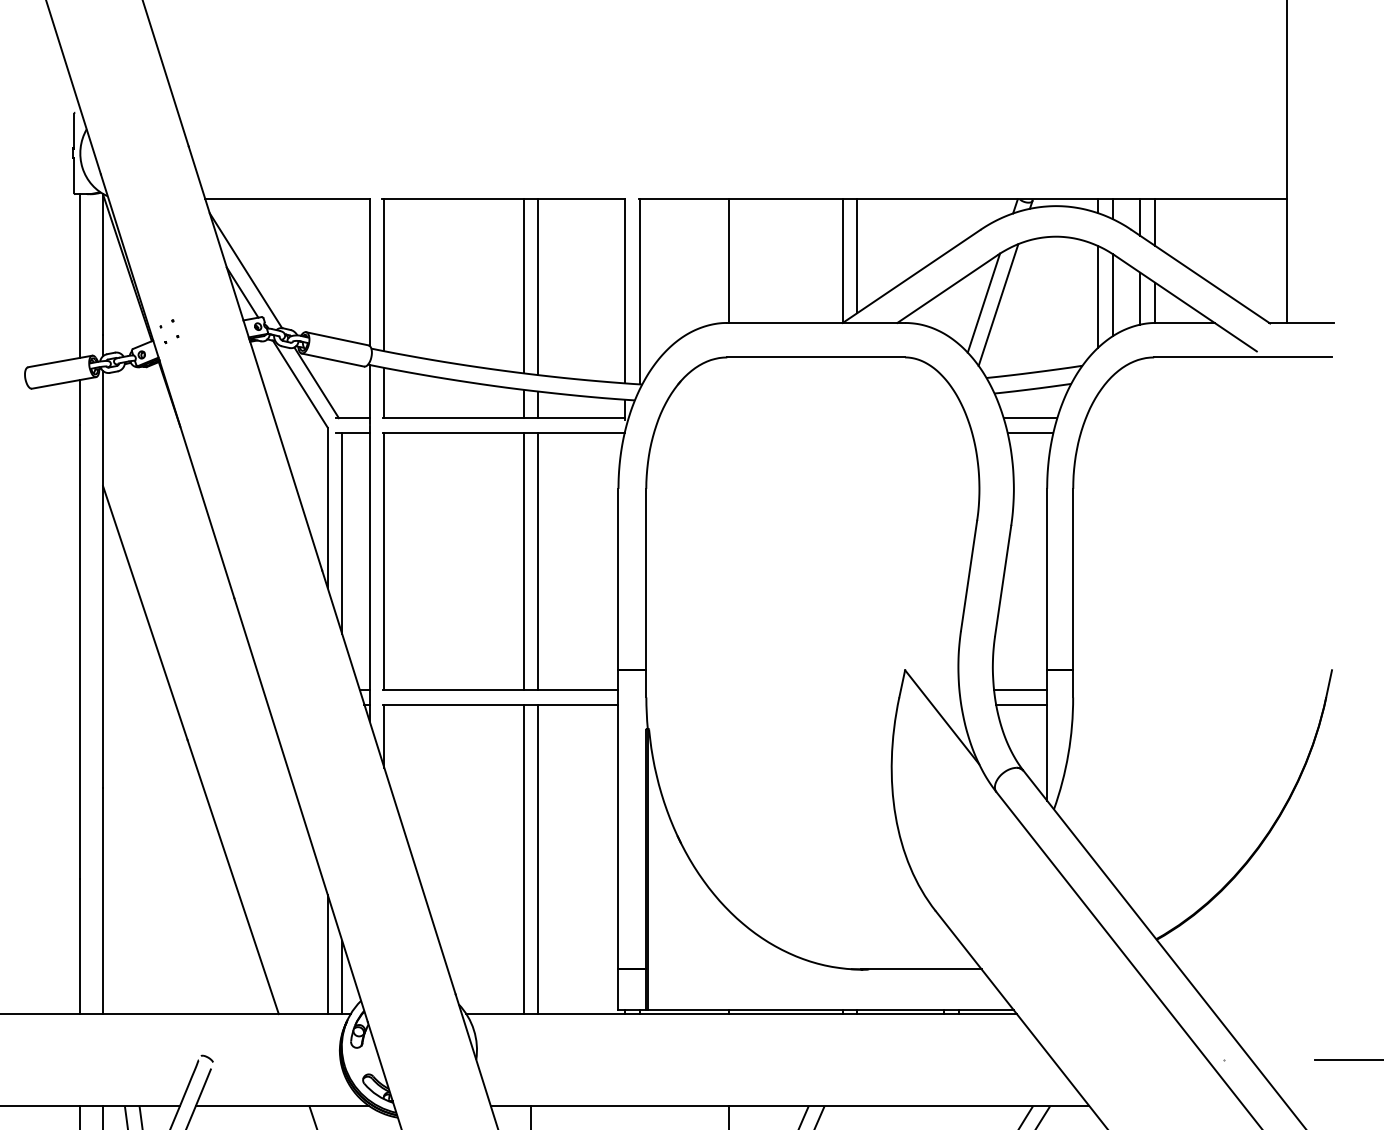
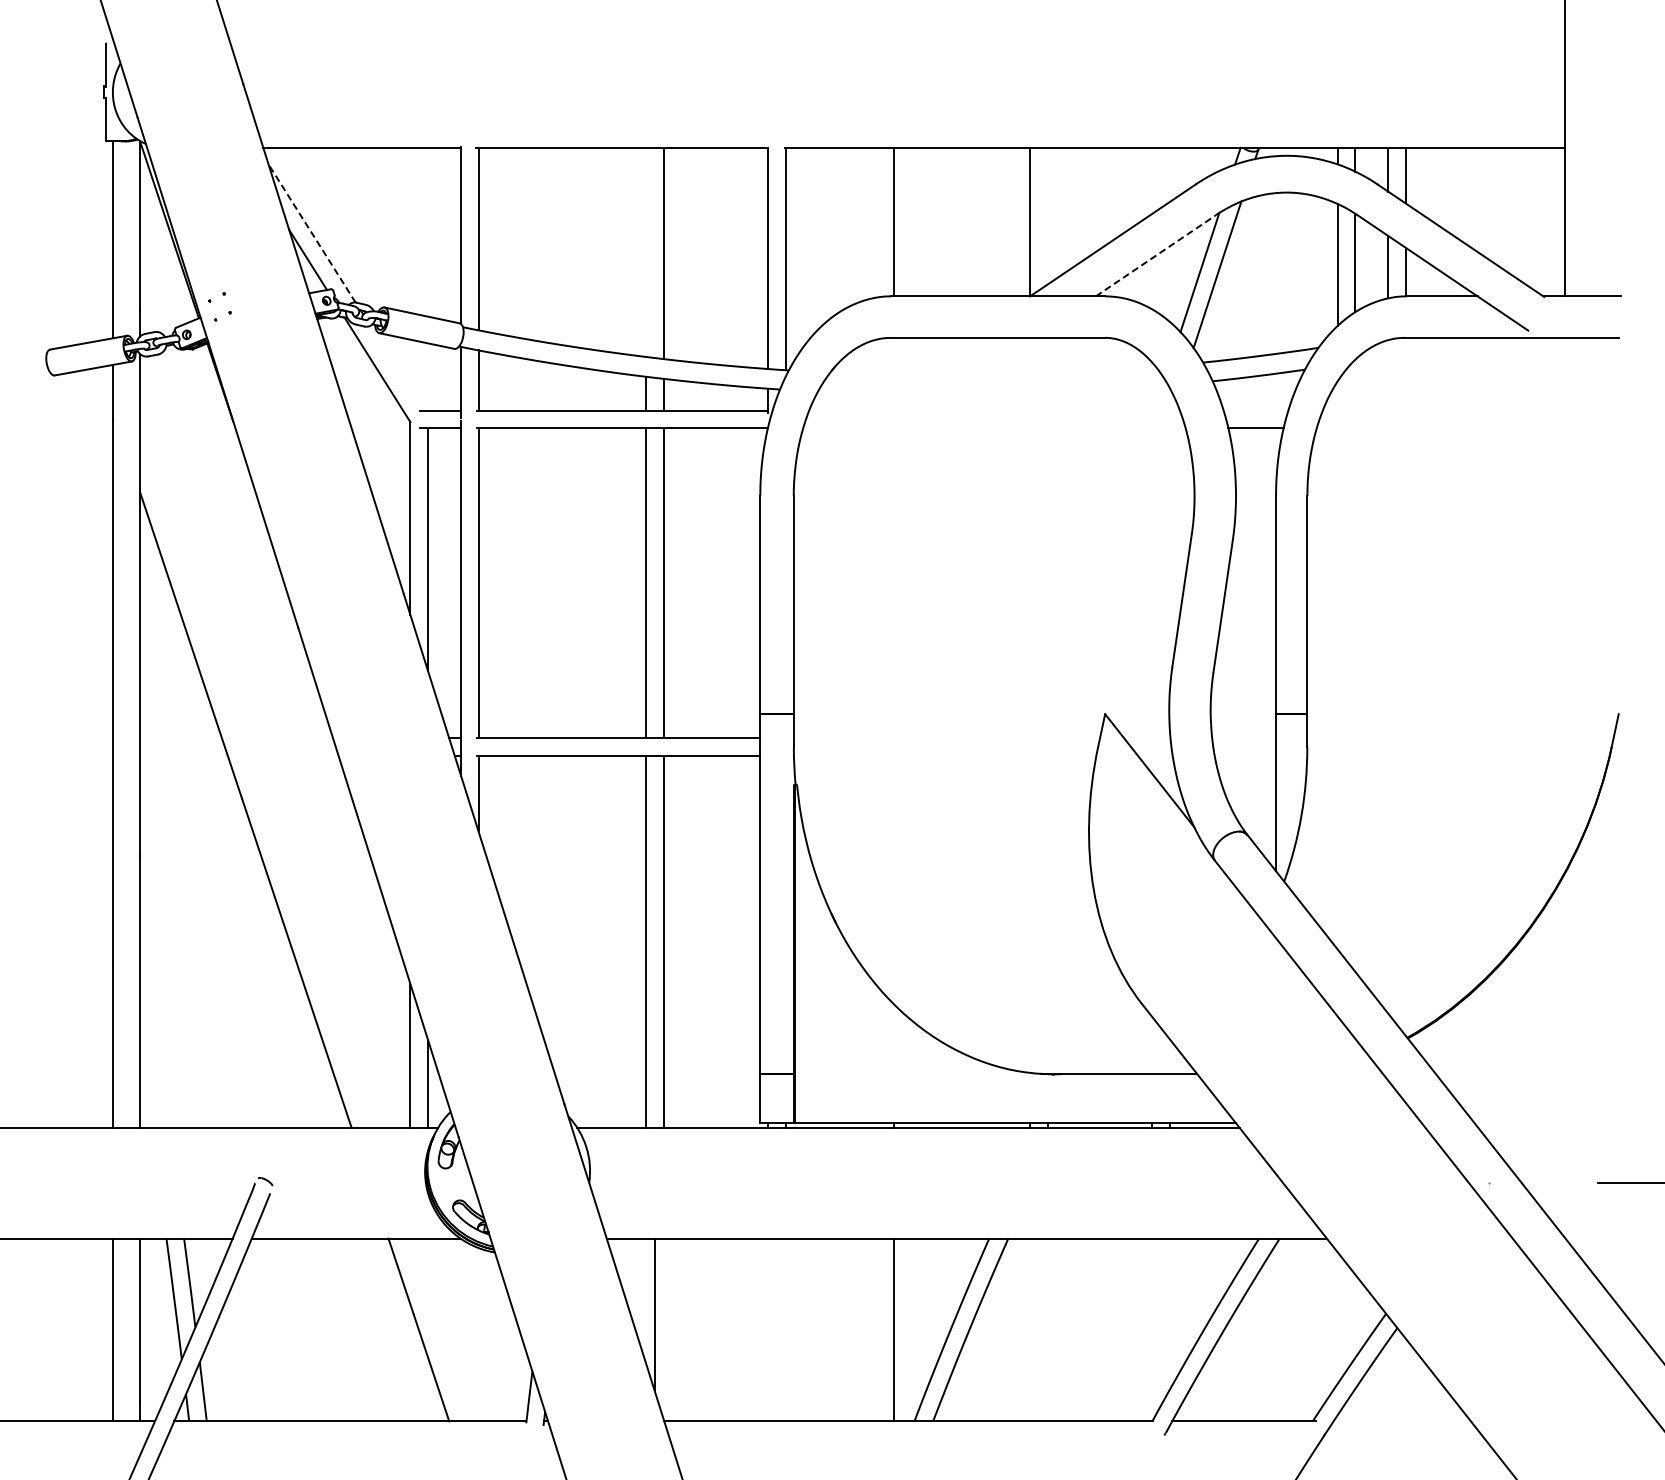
line: (857, 255) -> (1047, 215), removed
line: (246, 270) -> (312, 233), solid -> dashed
line: (523, 286) -> (646, 252), removed
line: (947, 289) -> (1156, 255), solid -> dashed
line: (316, 382) -> (396, 367), removed
line: (1030, 417) -> (1255, 410), removed
line: (1020, 690) -> (1243, 738), removed
line: (1020, 704) -> (1244, 755), removed

